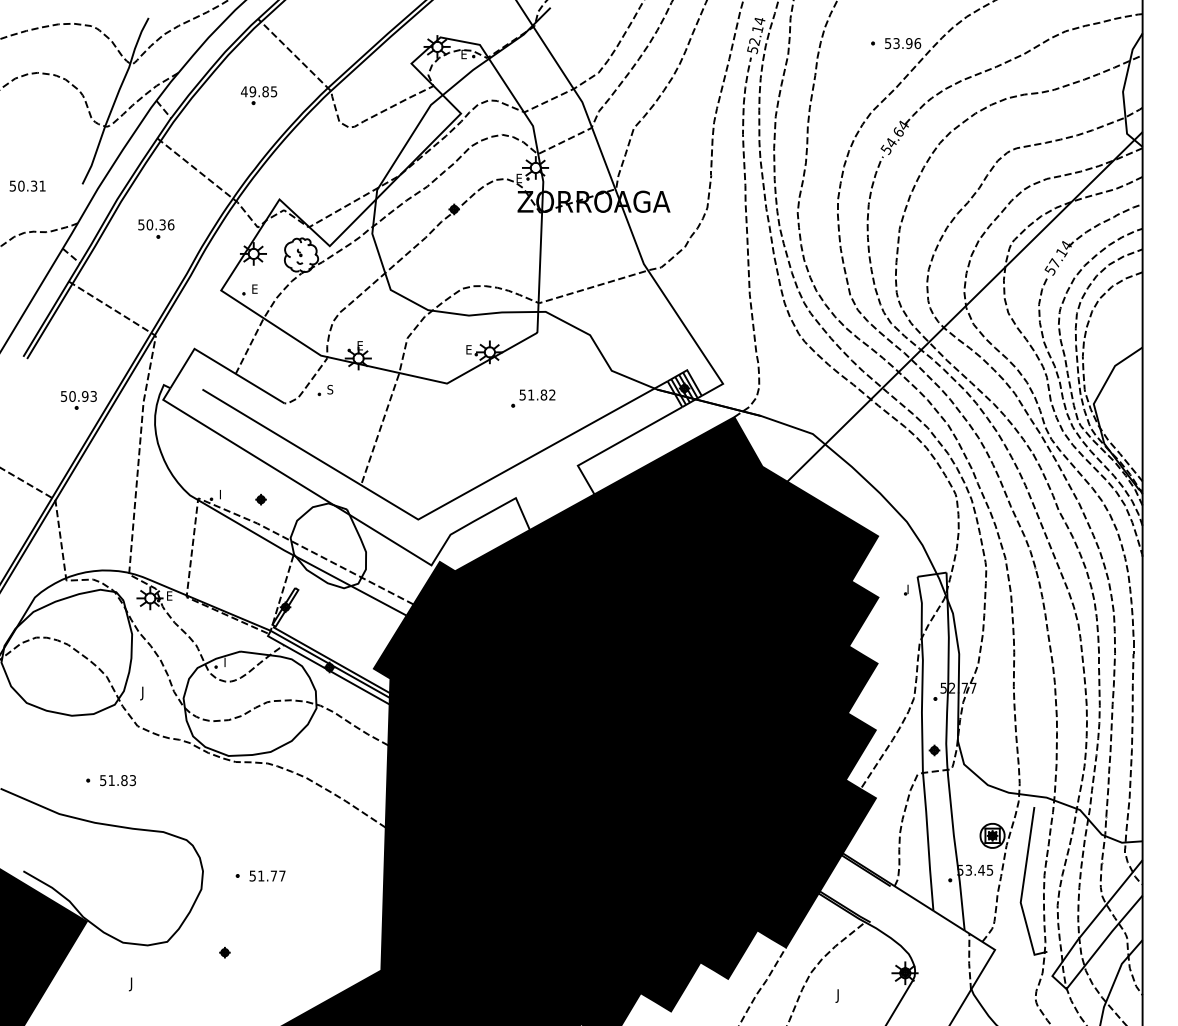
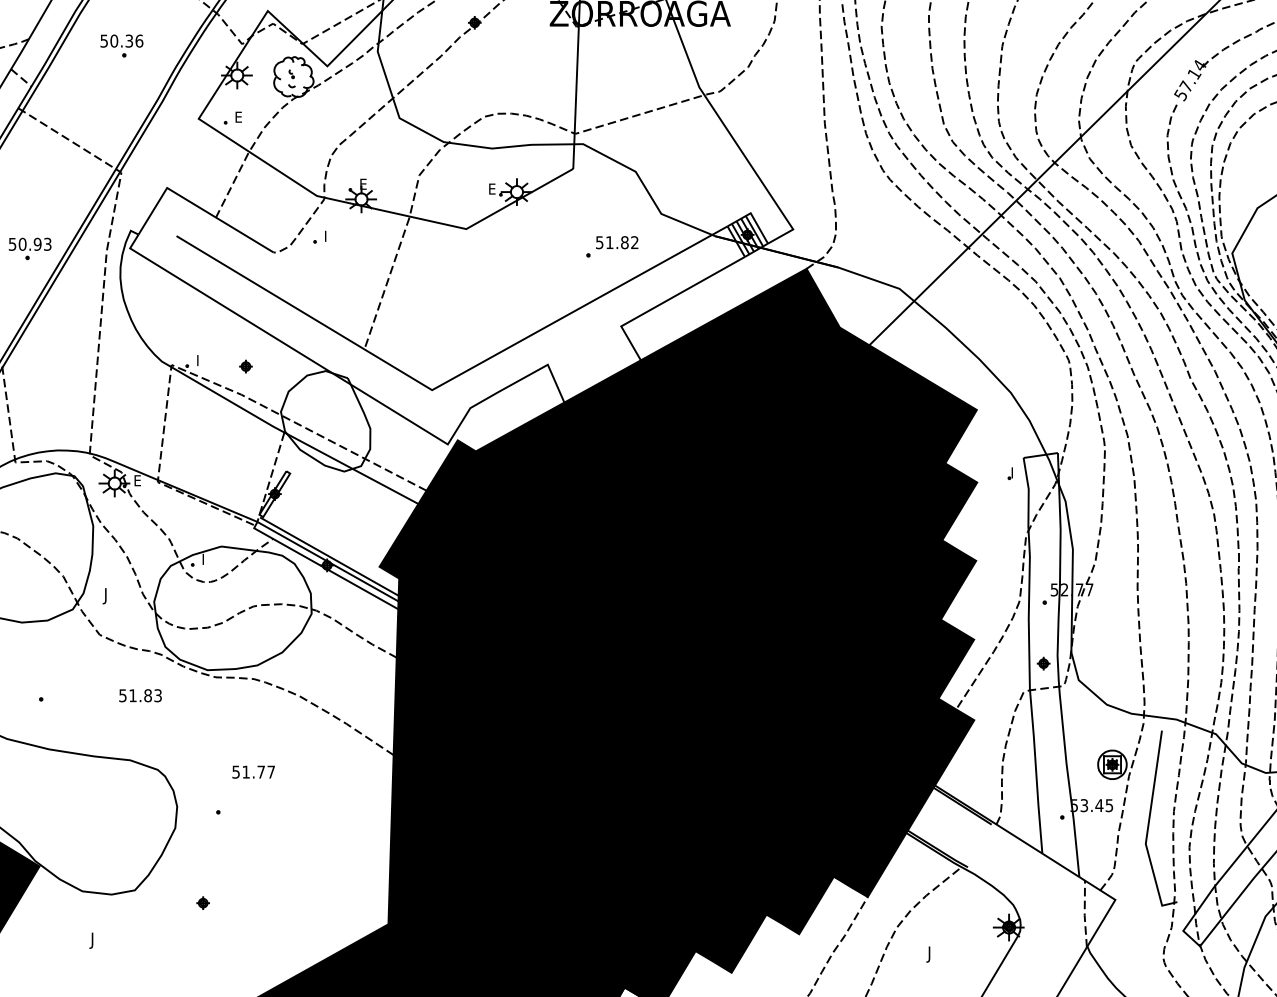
text: (330, 389) -> (328, 236), S -> I
part: (533, 398) -> (612, 246), moved
text: (117, 780) -> (139, 695), moved
text: (267, 875) -> (253, 771), moved

